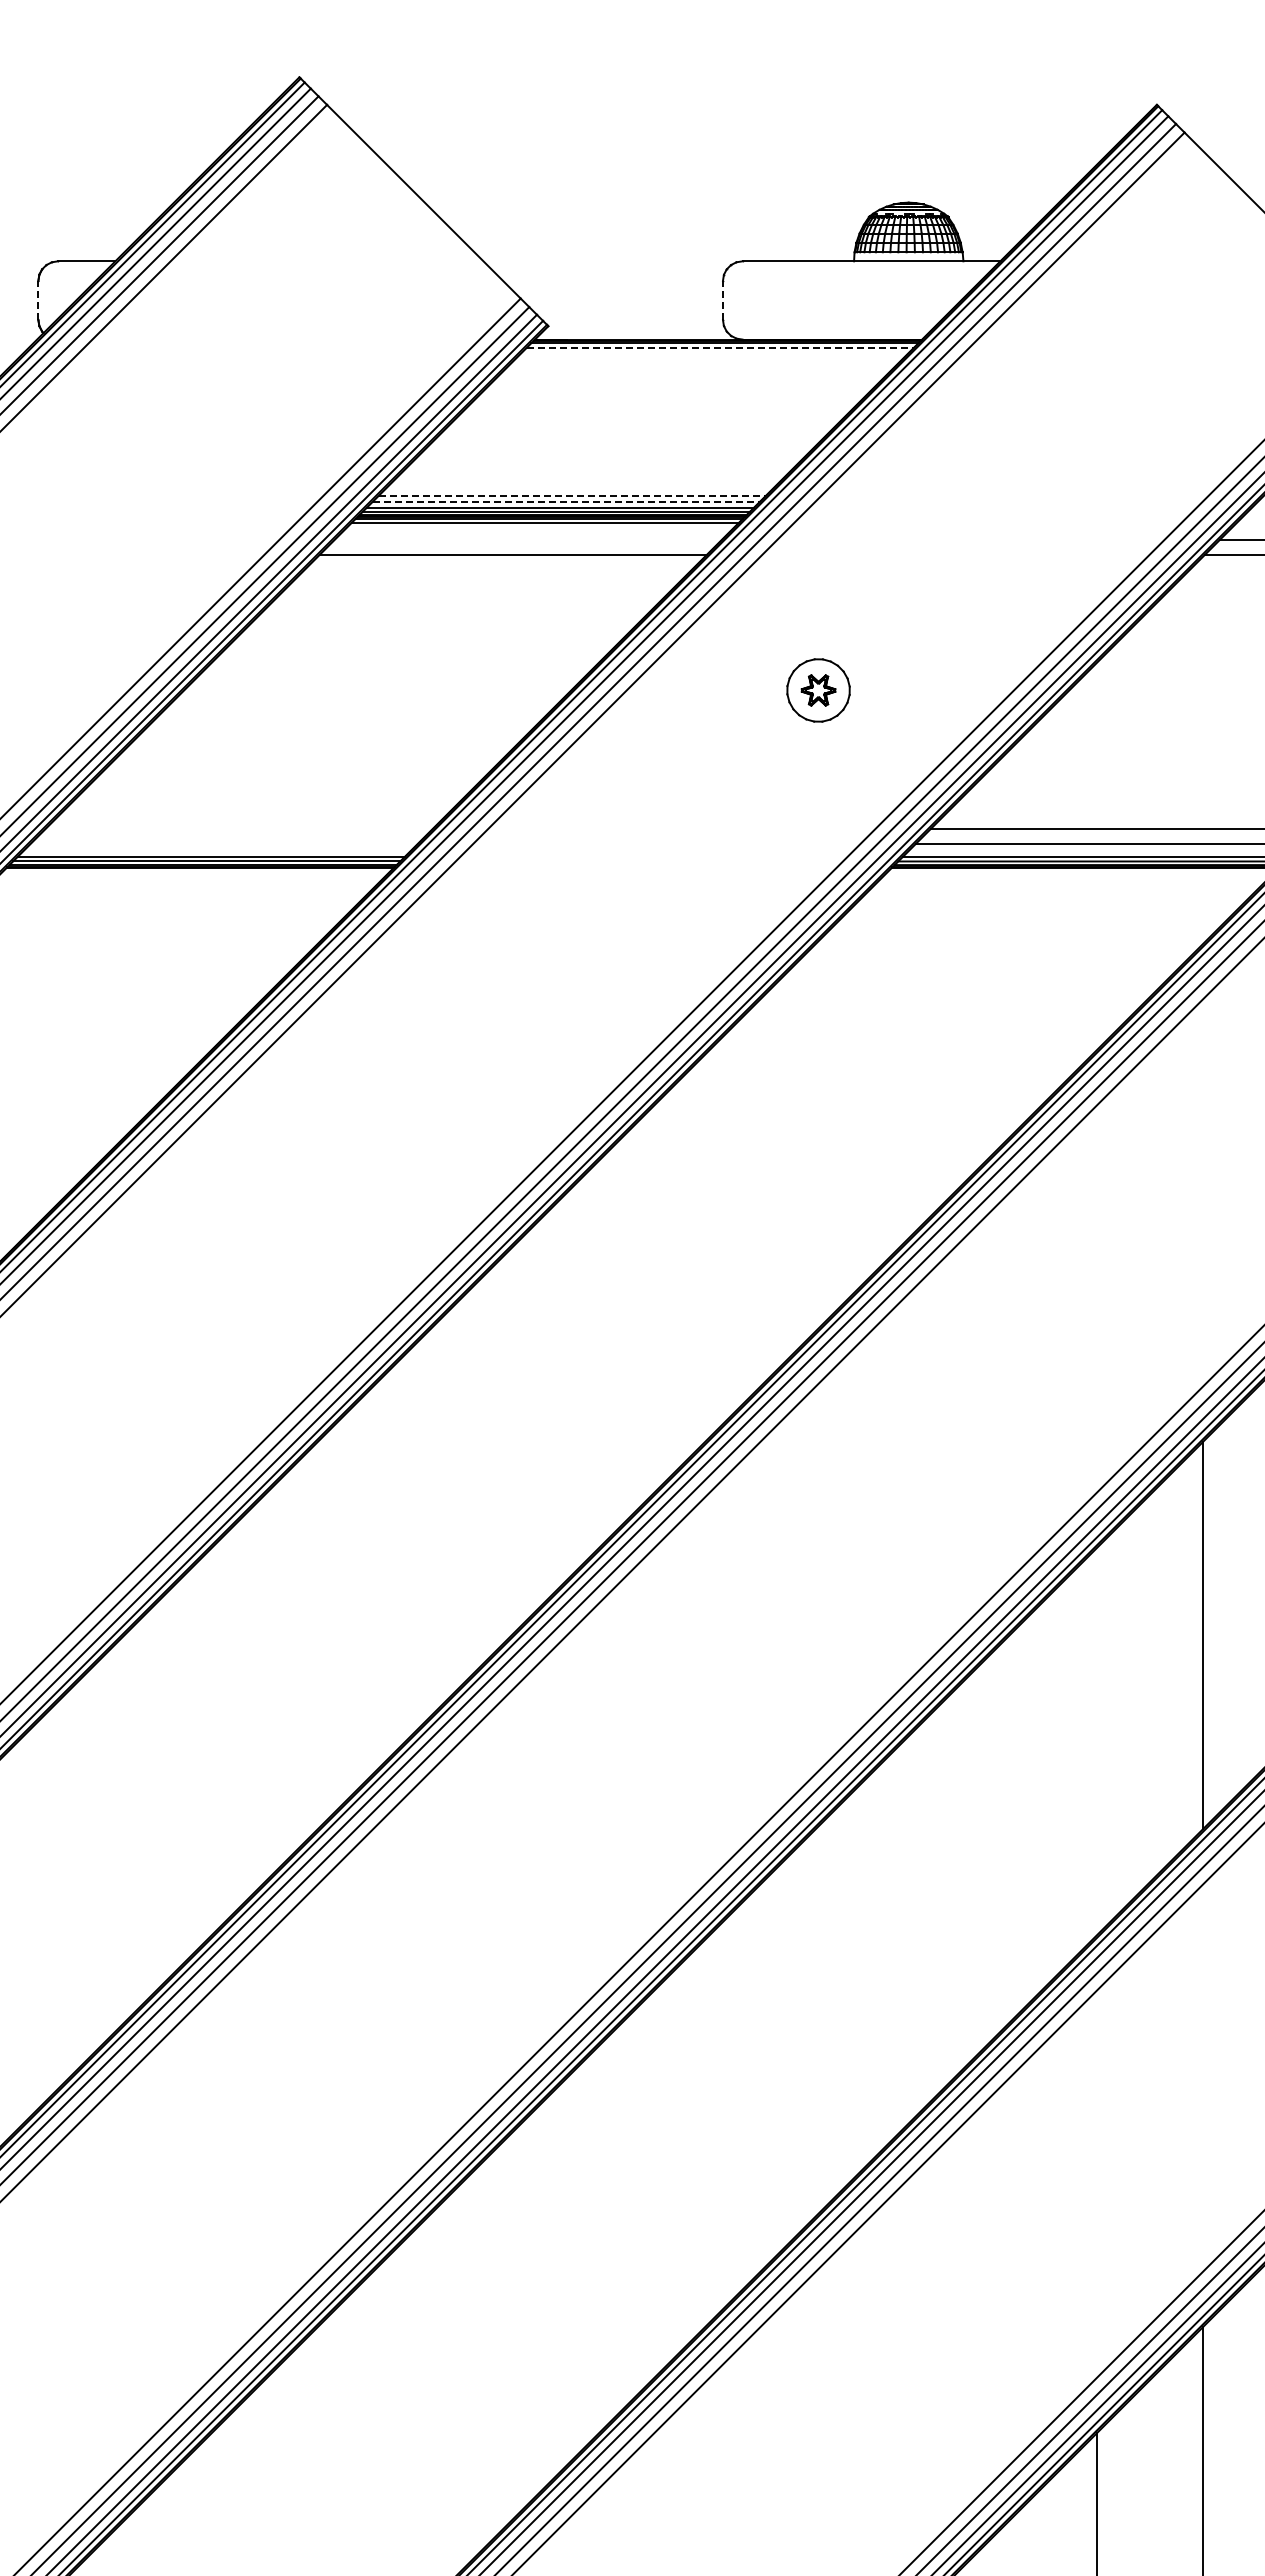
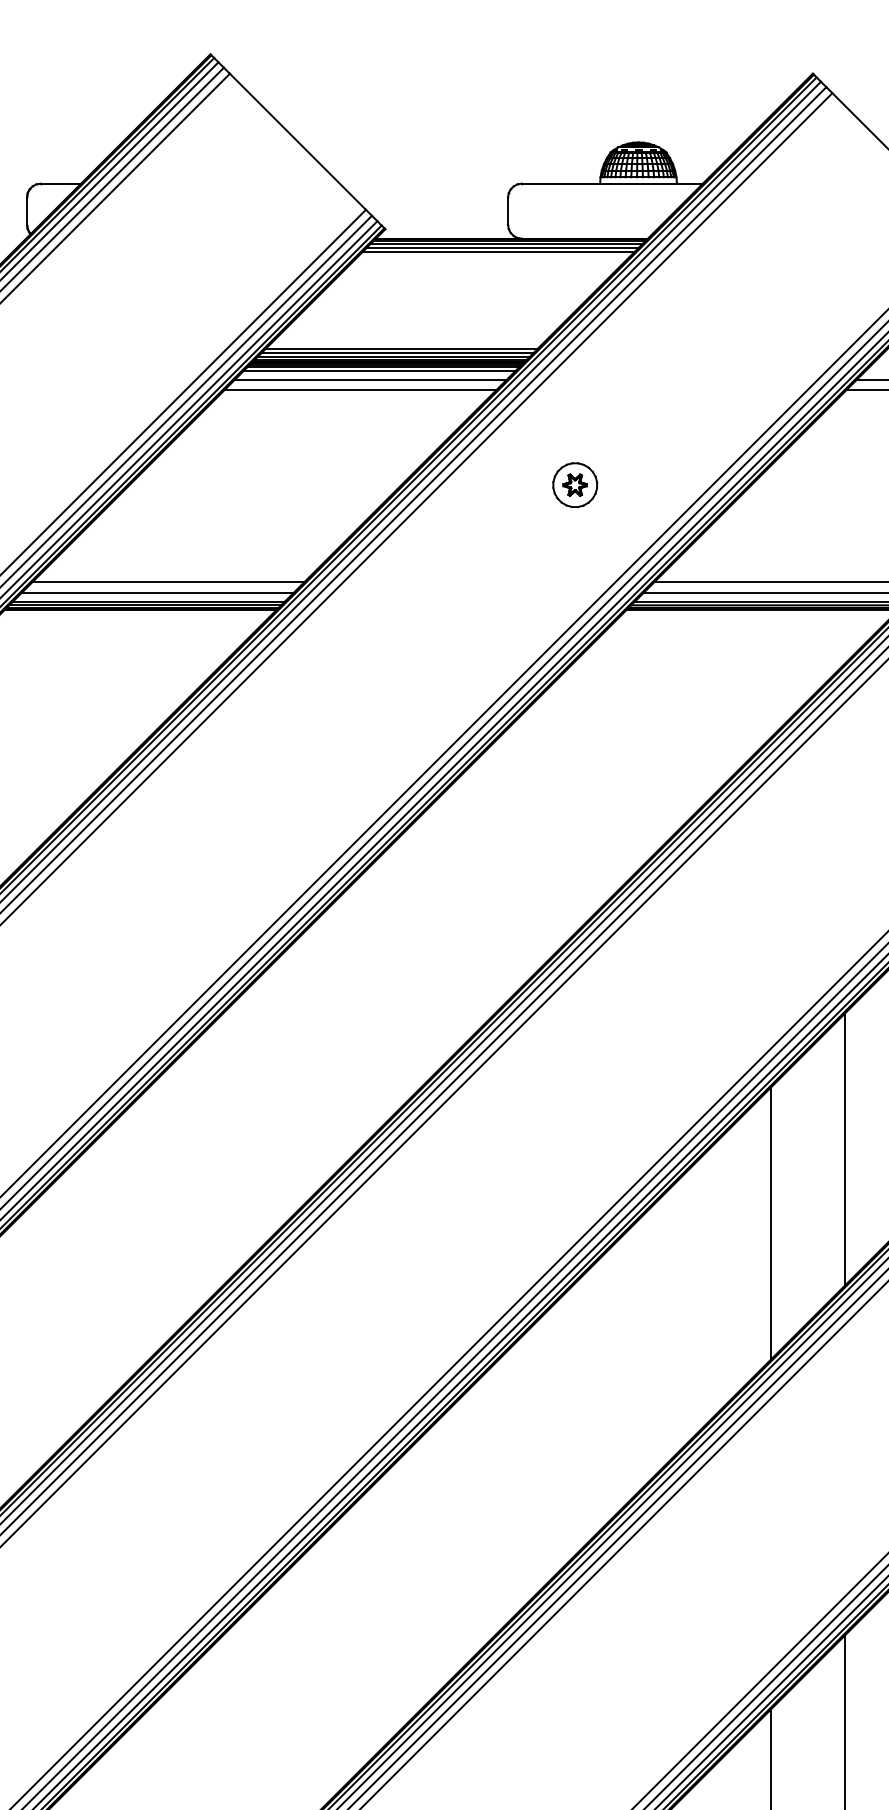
line: (38, 300) -> (27, 211), dashed -> solid
line: (722, 300) -> (507, 211), dashed -> solid
line: (720, 347) -> (506, 244), dashed -> solid
line: (714, 353) -> (502, 248), added
line: (708, 359) -> (497, 252), added
line: (572, 496) -> (402, 348), dashed -> solid
line: (566, 502) -> (398, 353), dashed -> solid
line: (540, 527) -> (379, 370), added
line: (527, 540) -> (370, 379), added
line: (238, 828) -> (167, 582), added
line: (223, 843) -> (157, 592), added
line: (1097, 1741) -> (771, 1223), added

